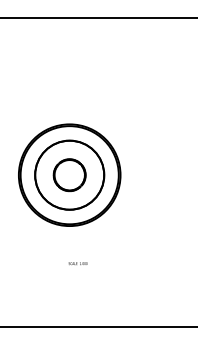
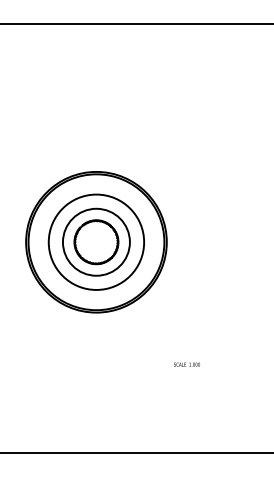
circle: (69, 174) -> (96, 241), size x0.7
text: (77, 263) -> (186, 364), moved

